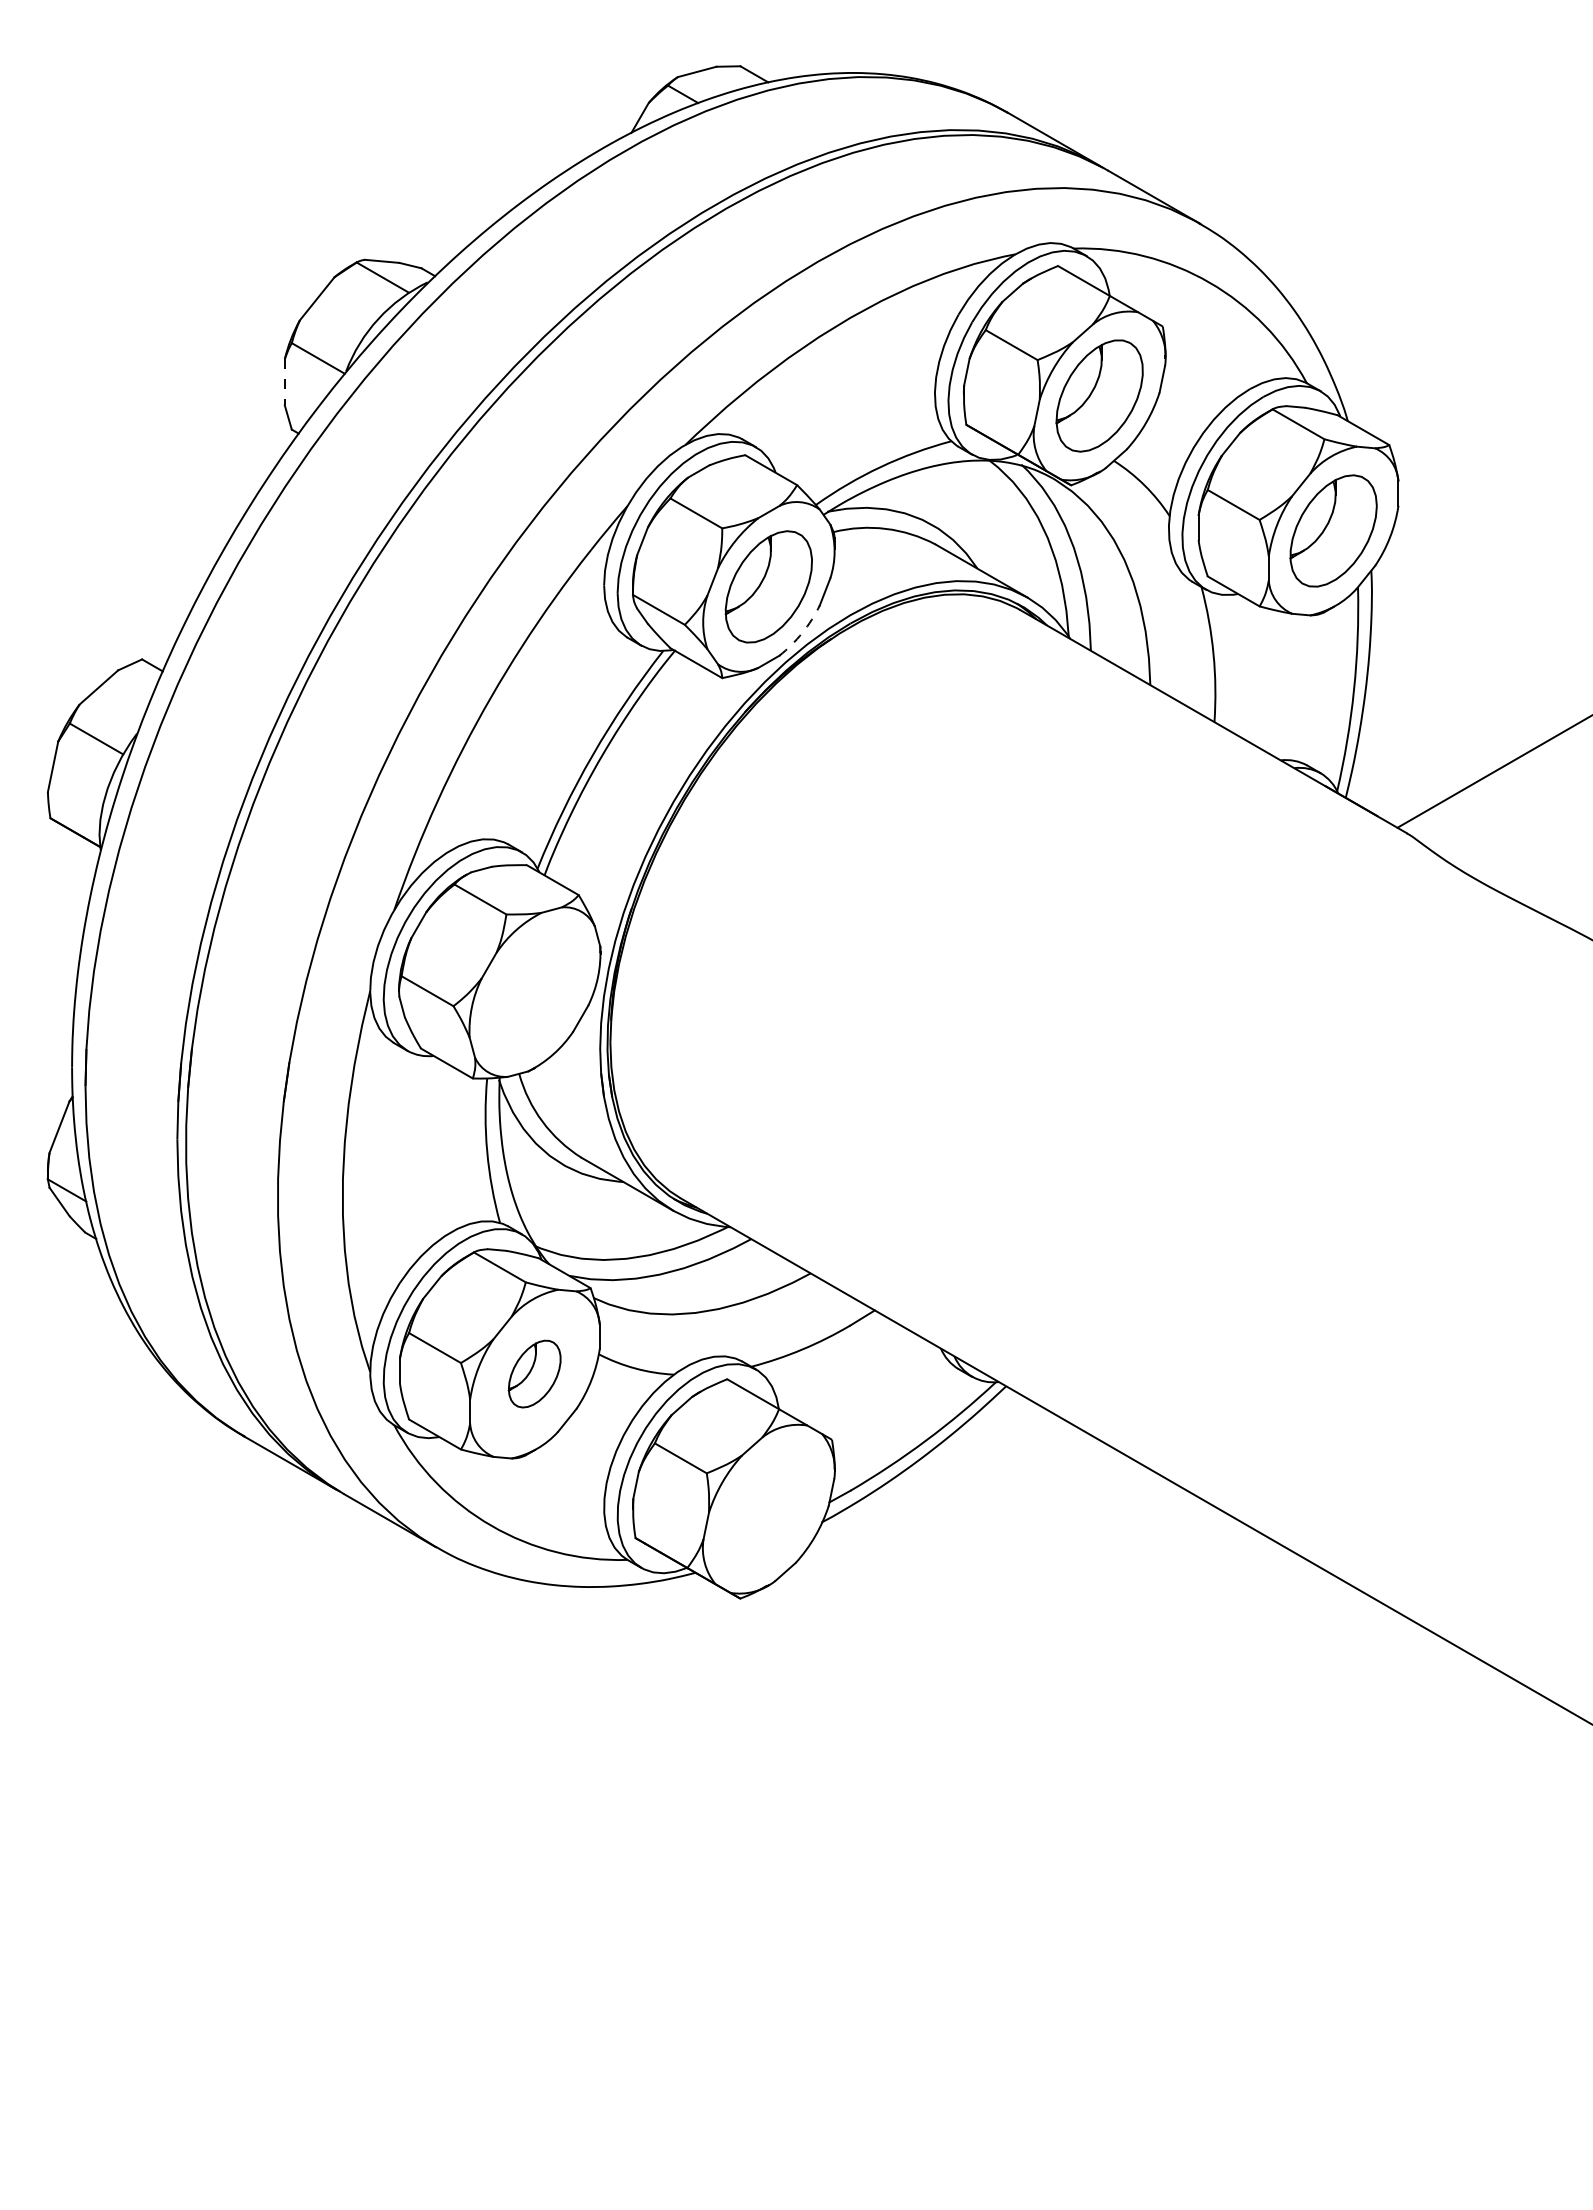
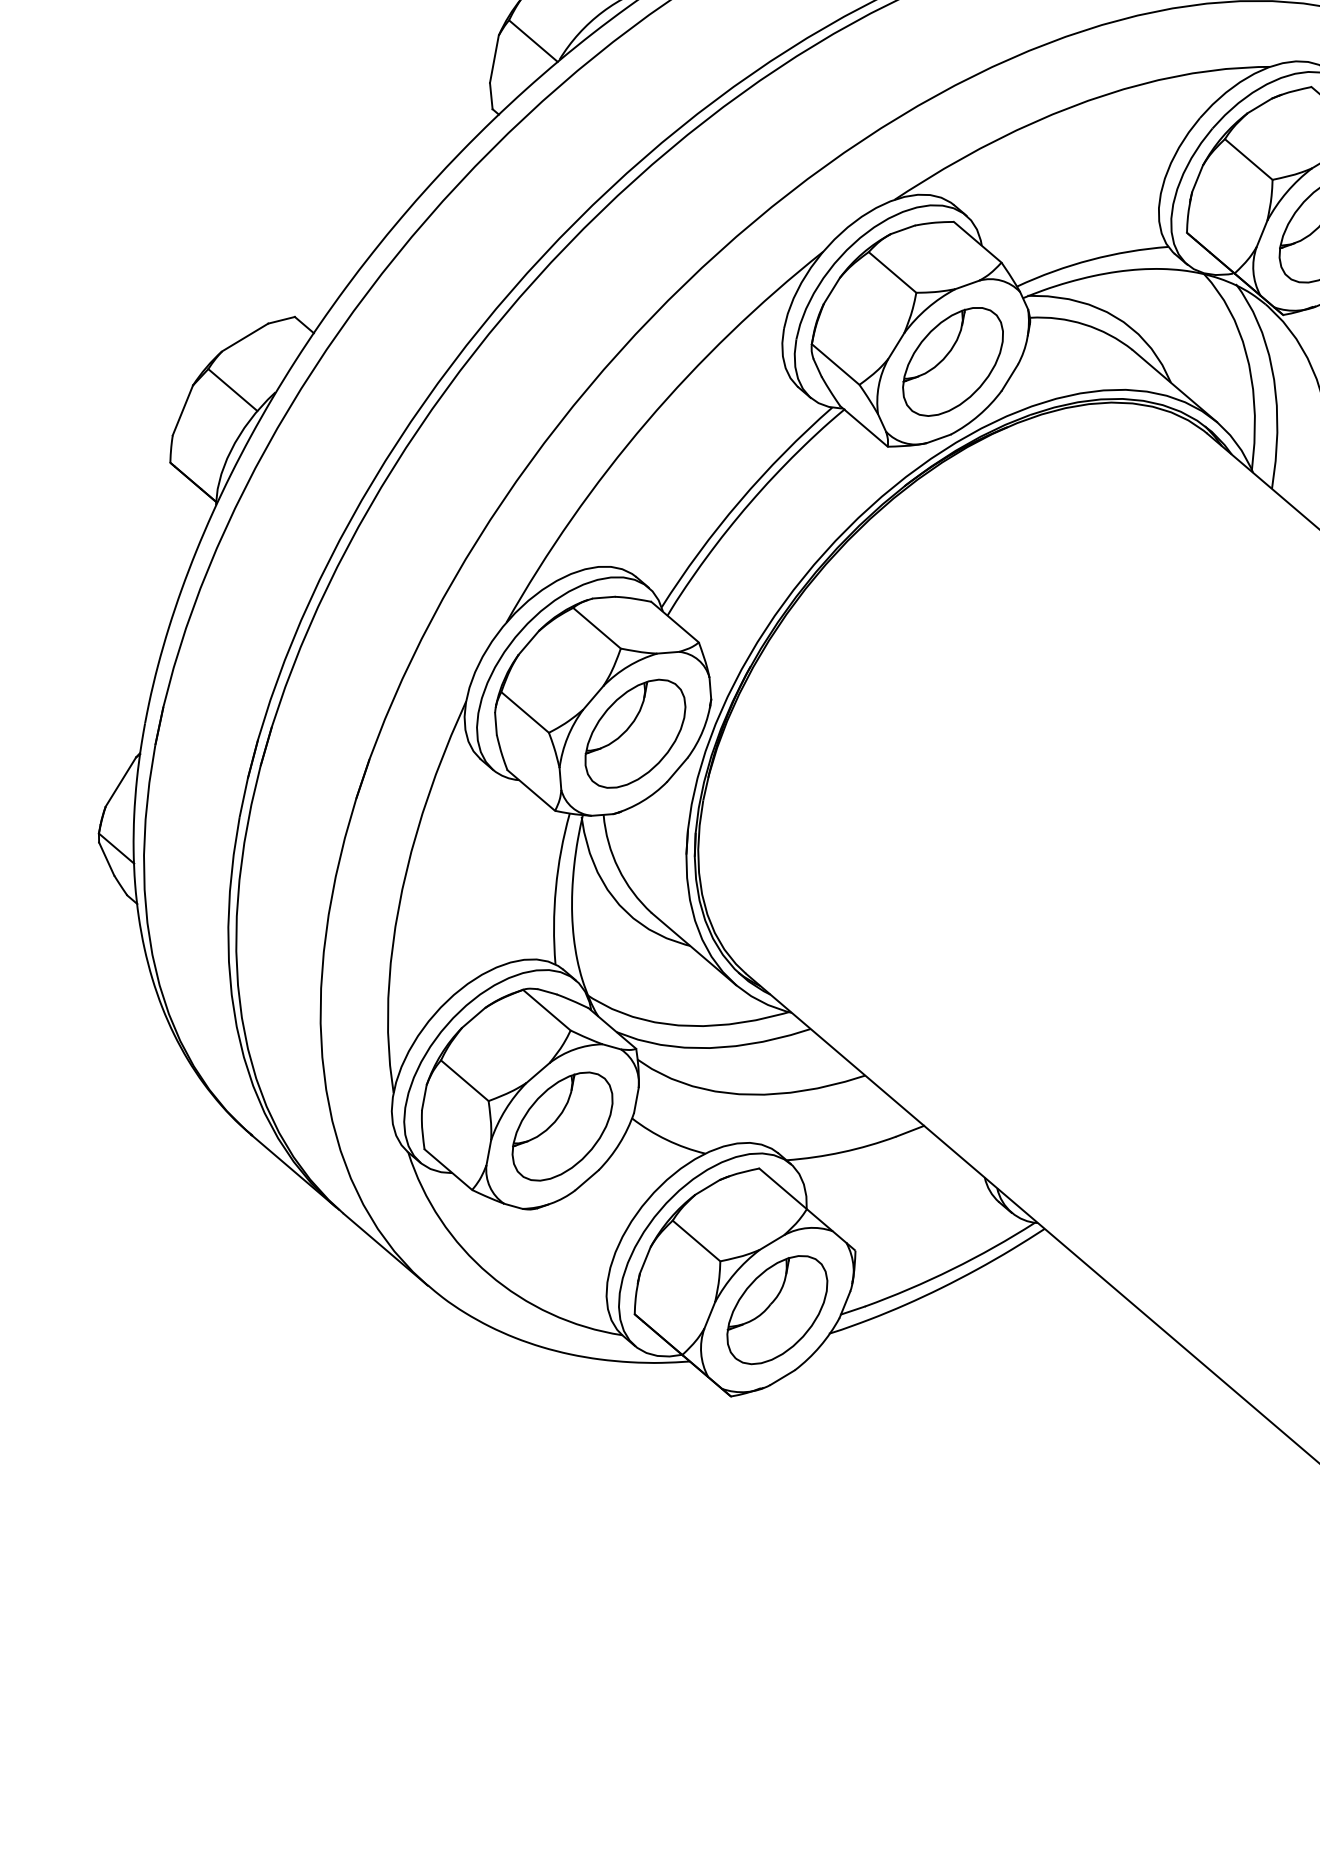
line: (284, 382) -> (494, 59), dashed -> solid
arc: (802, 632) -> (978, 415), dashed -> solid
part: (534, 991) -> (635, 733), added
part: (534, 1373) -> (562, 1125), size x1.67
part: (768, 1508) -> (777, 1309), added

